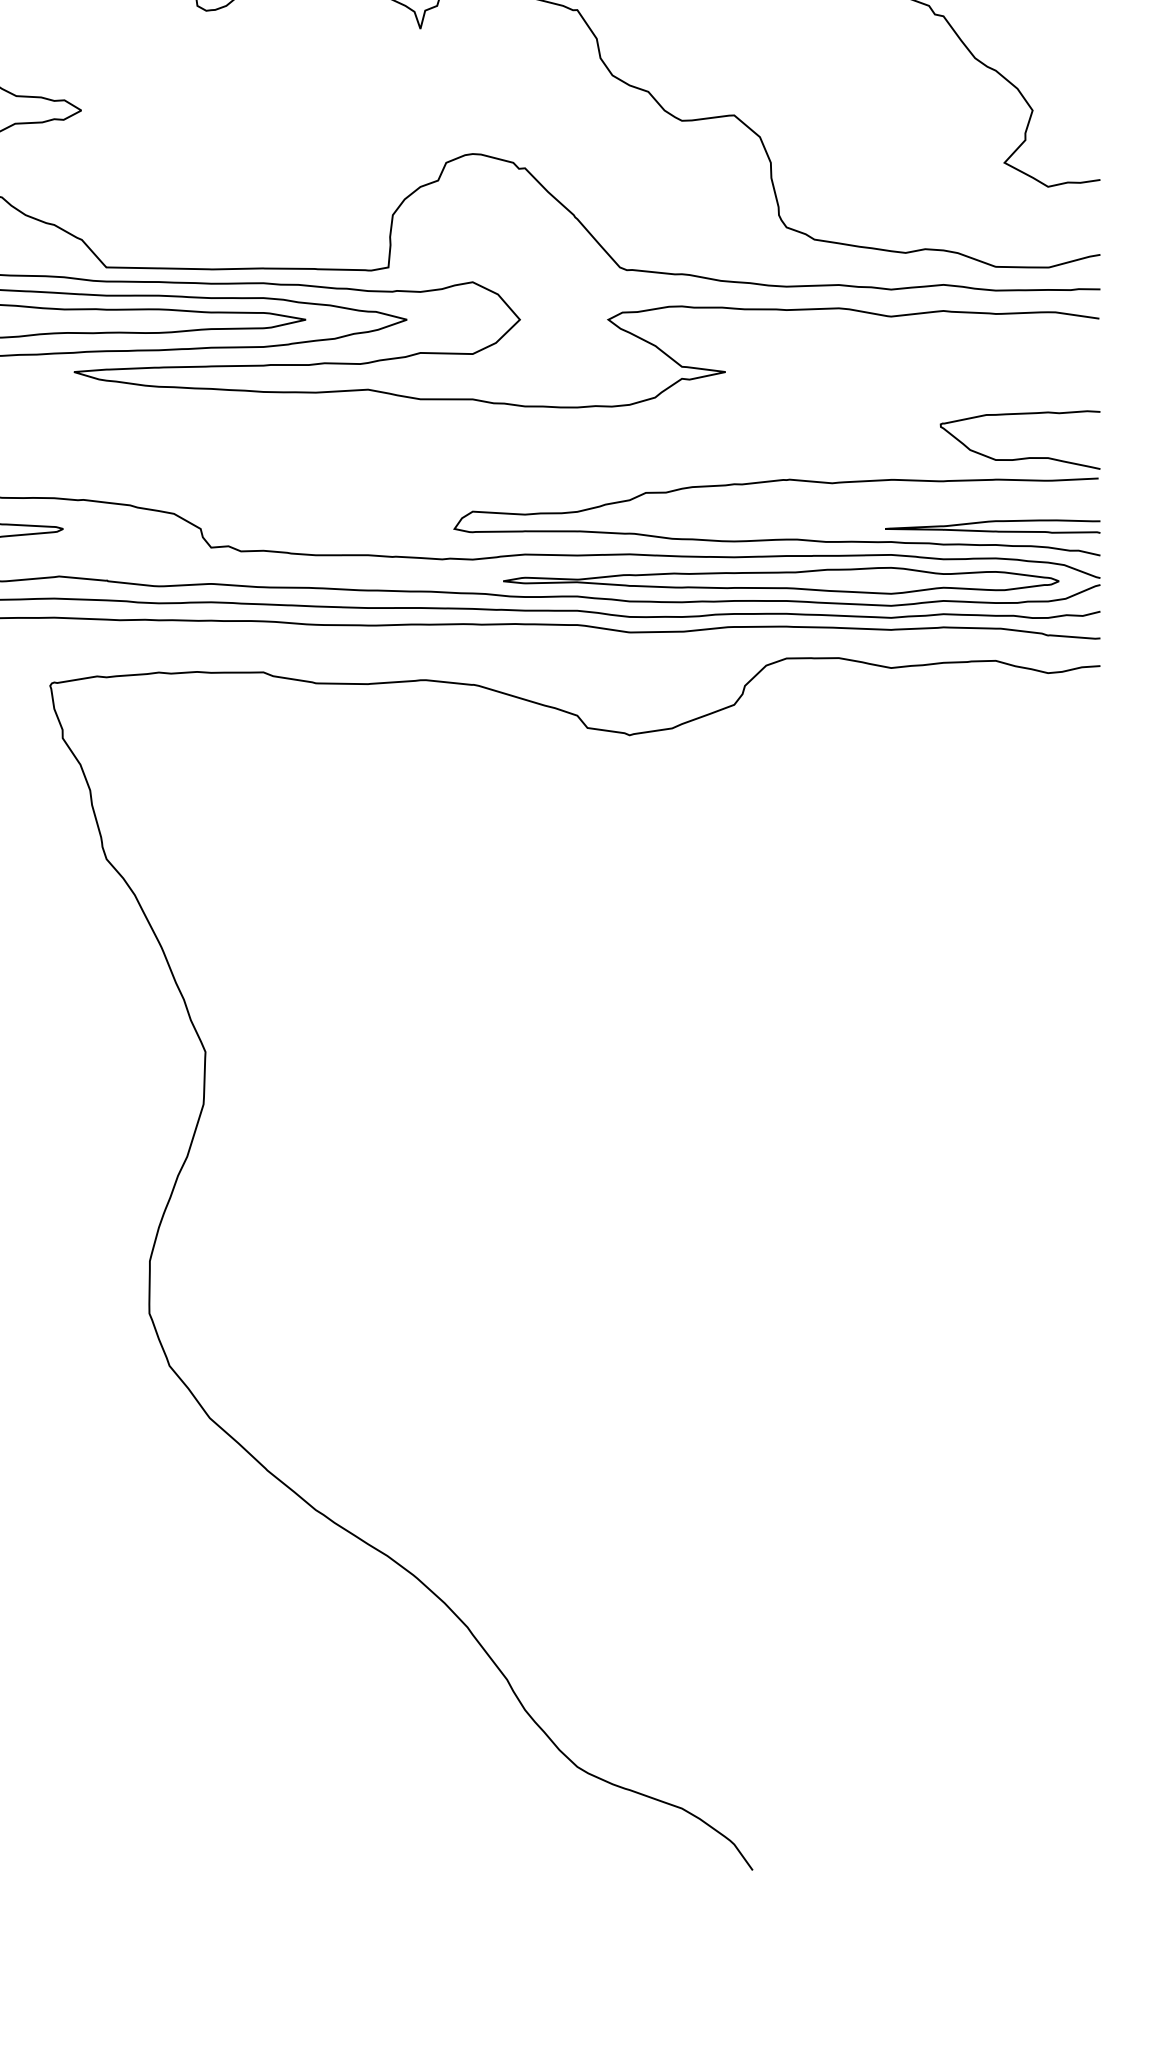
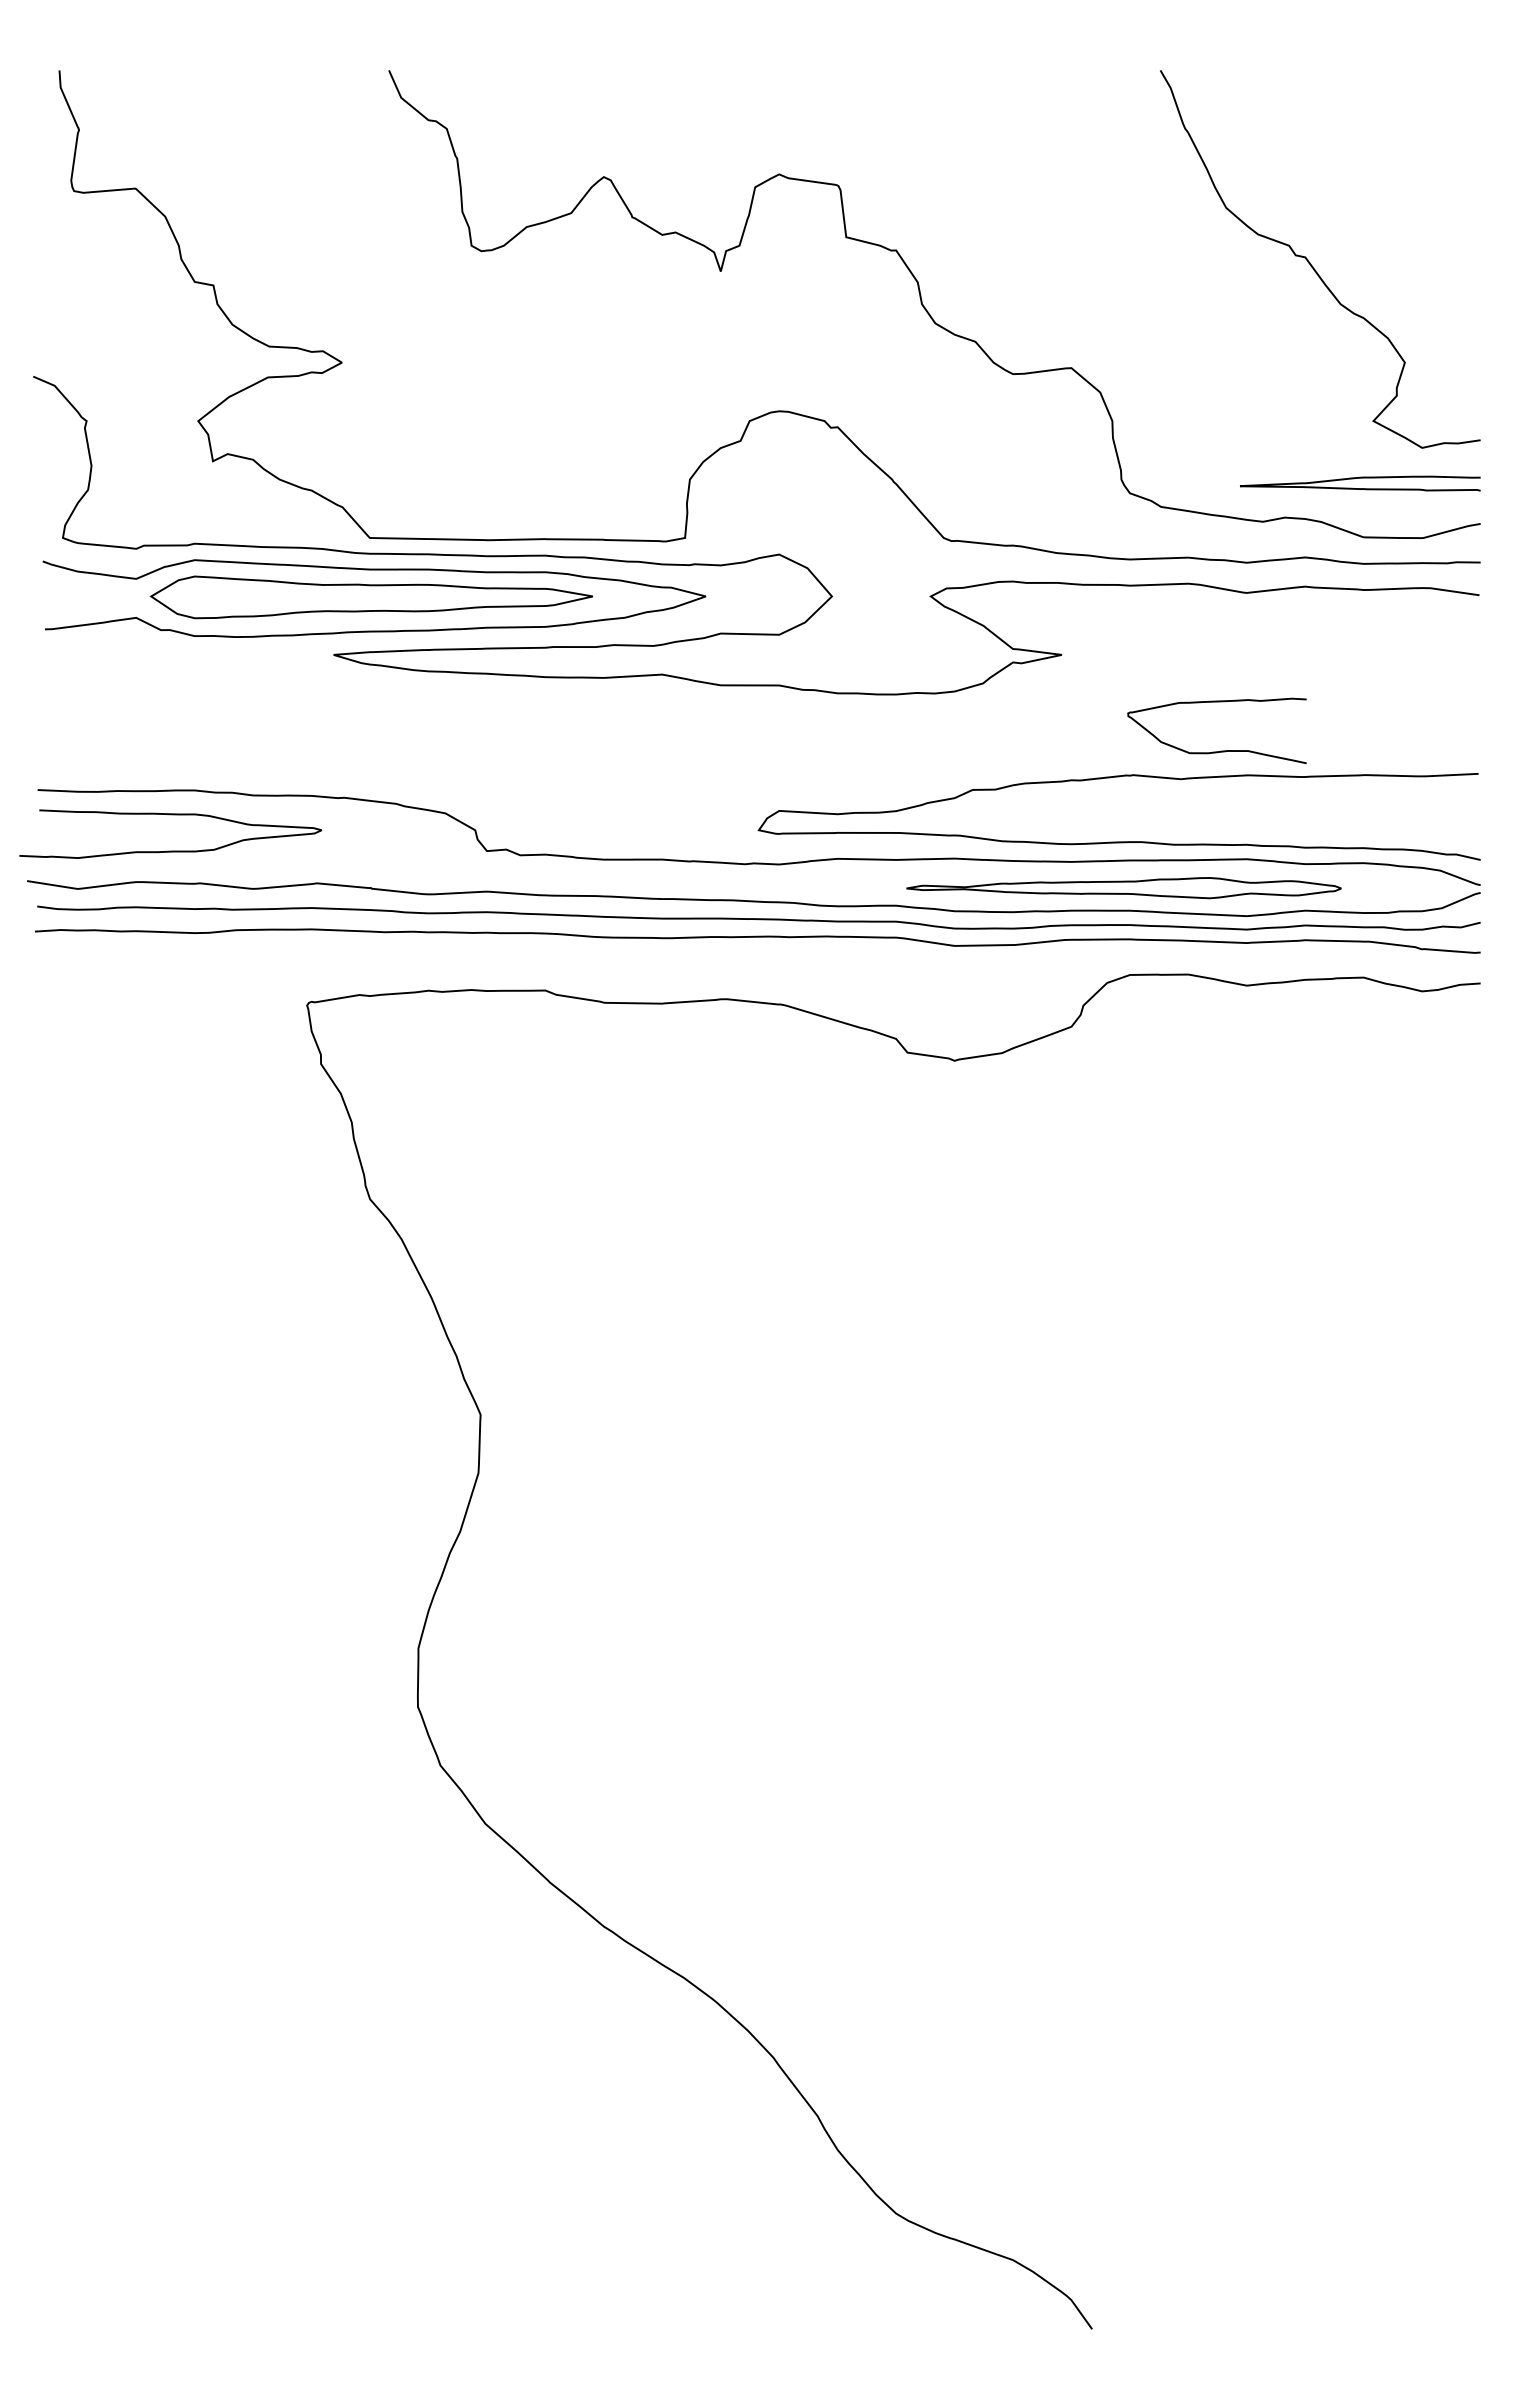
curve: (1023, 457) -> (1220, 750), moved
curve: (992, 522) -> (1360, 478), moved
part: (780, 580) -> (1123, 887), size x0.7

